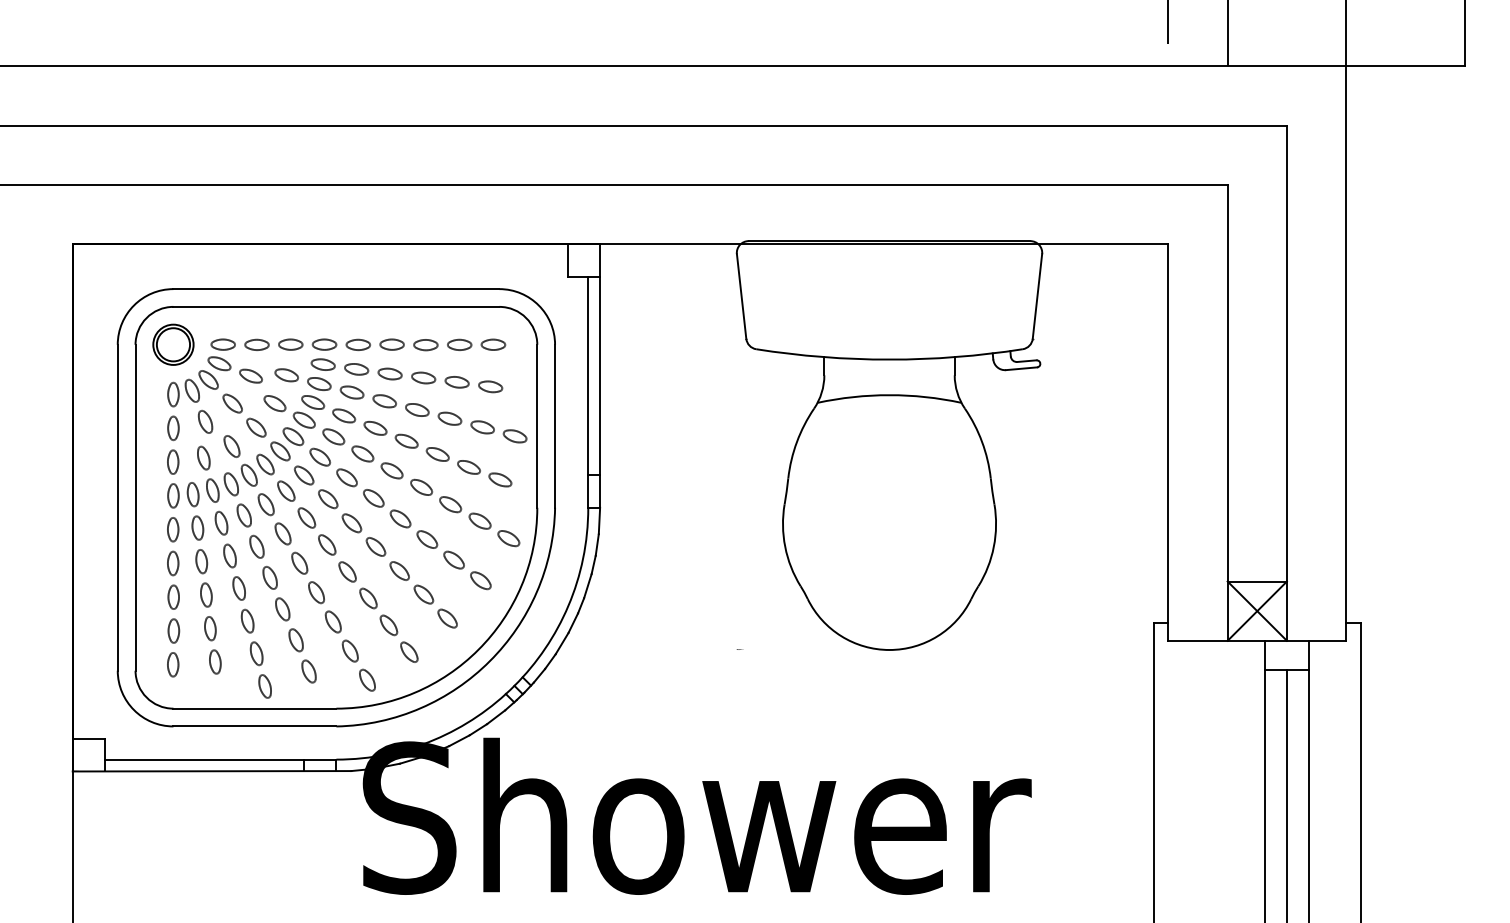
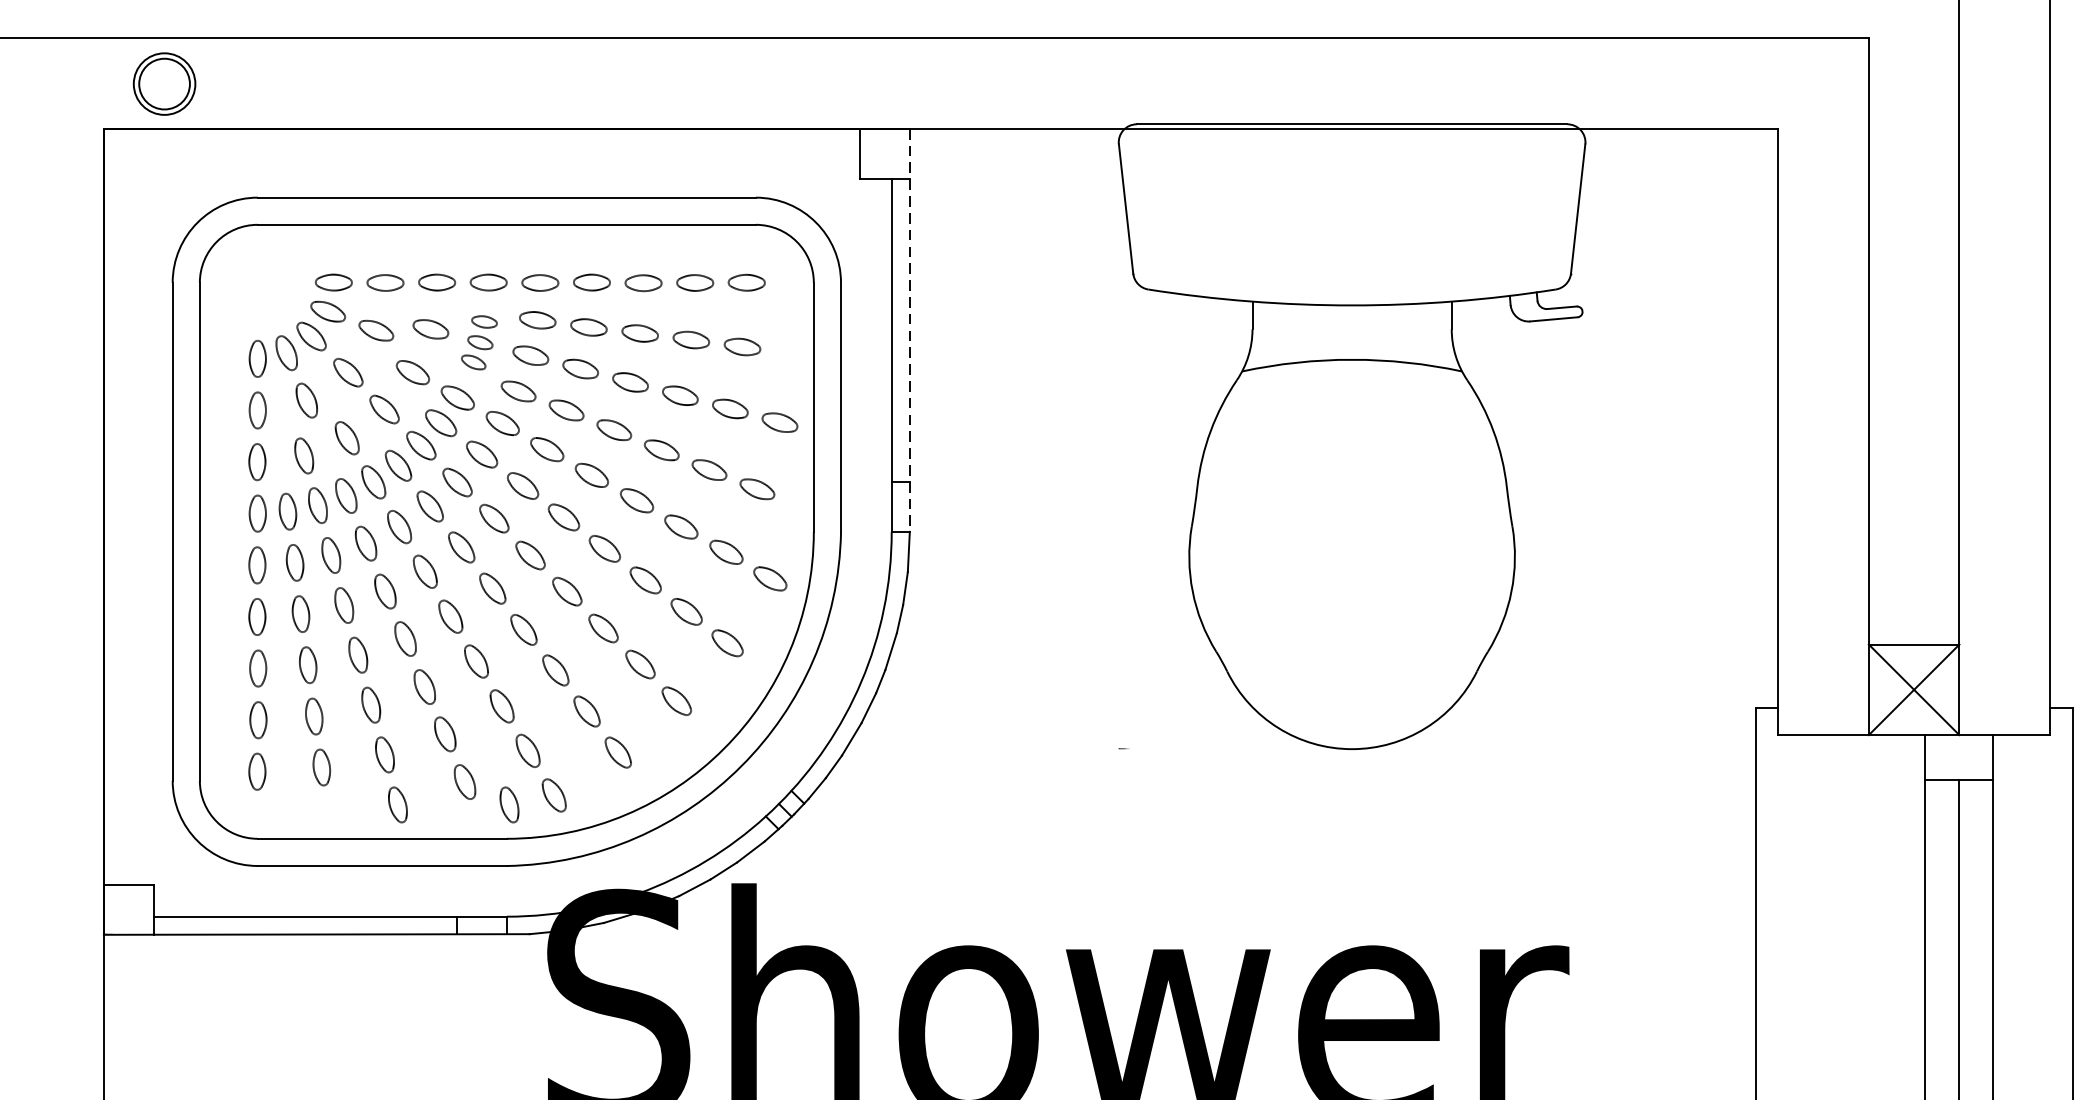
part: (173, 344) -> (164, 83), moved
line: (600, 375) -> (910, 329), solid -> dashed
part: (318, 383) -> (479, 341), size x0.7
part: (337, 686) -> (508, 804), added

